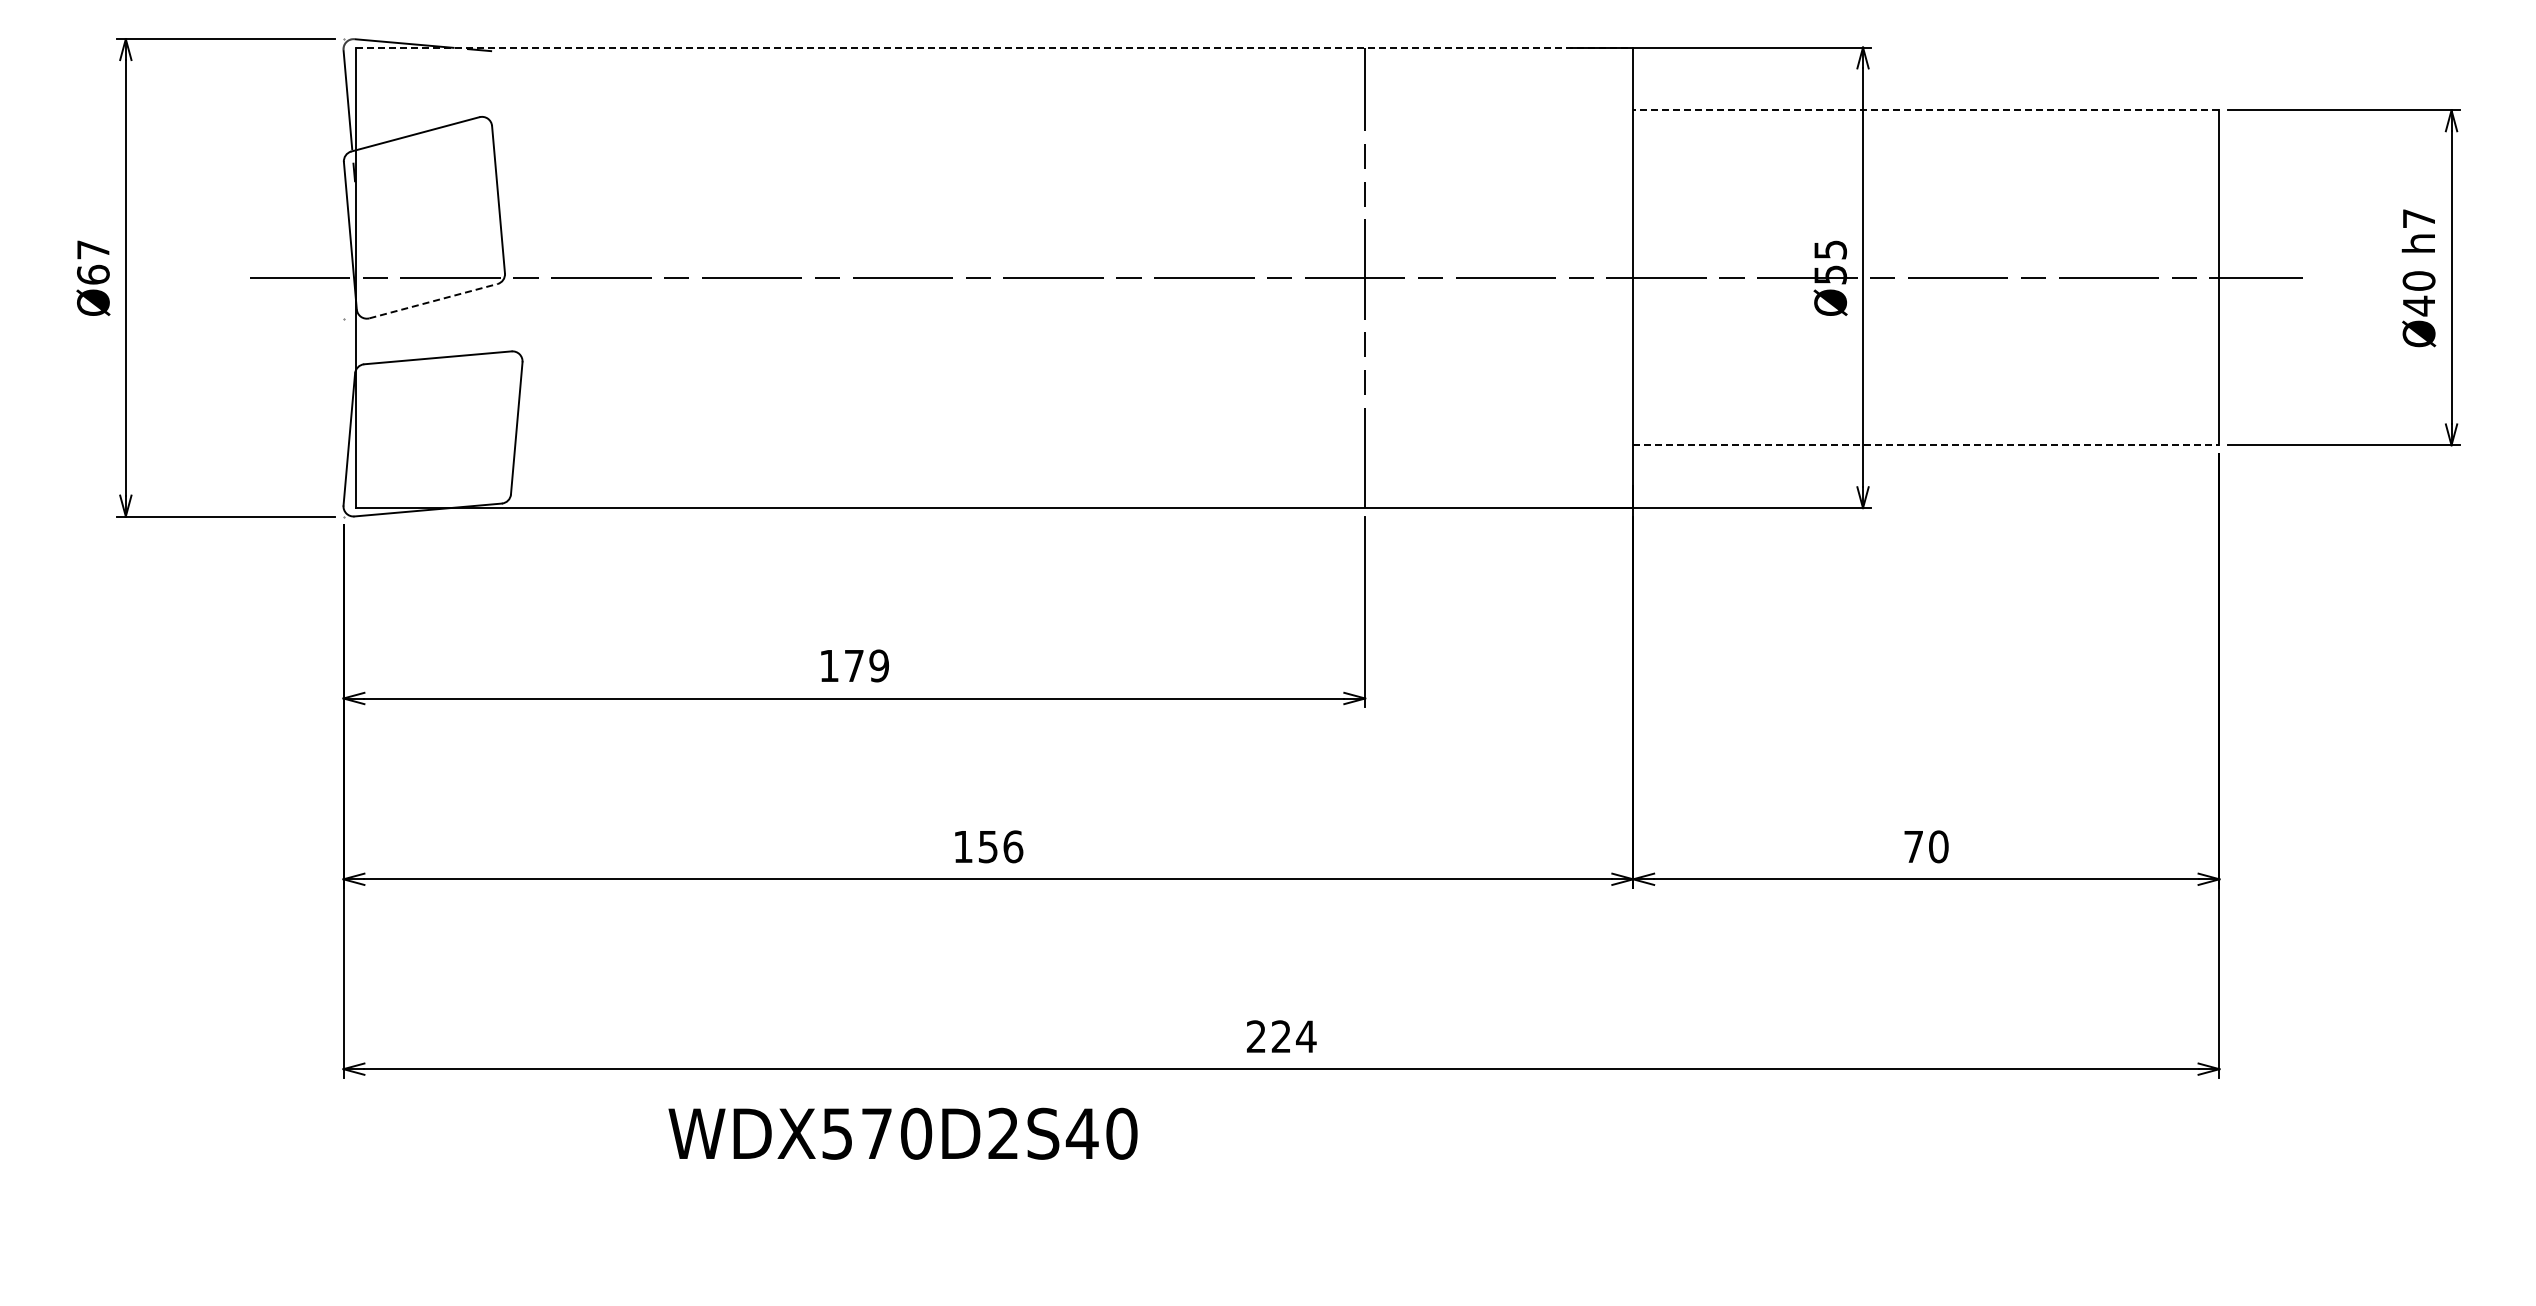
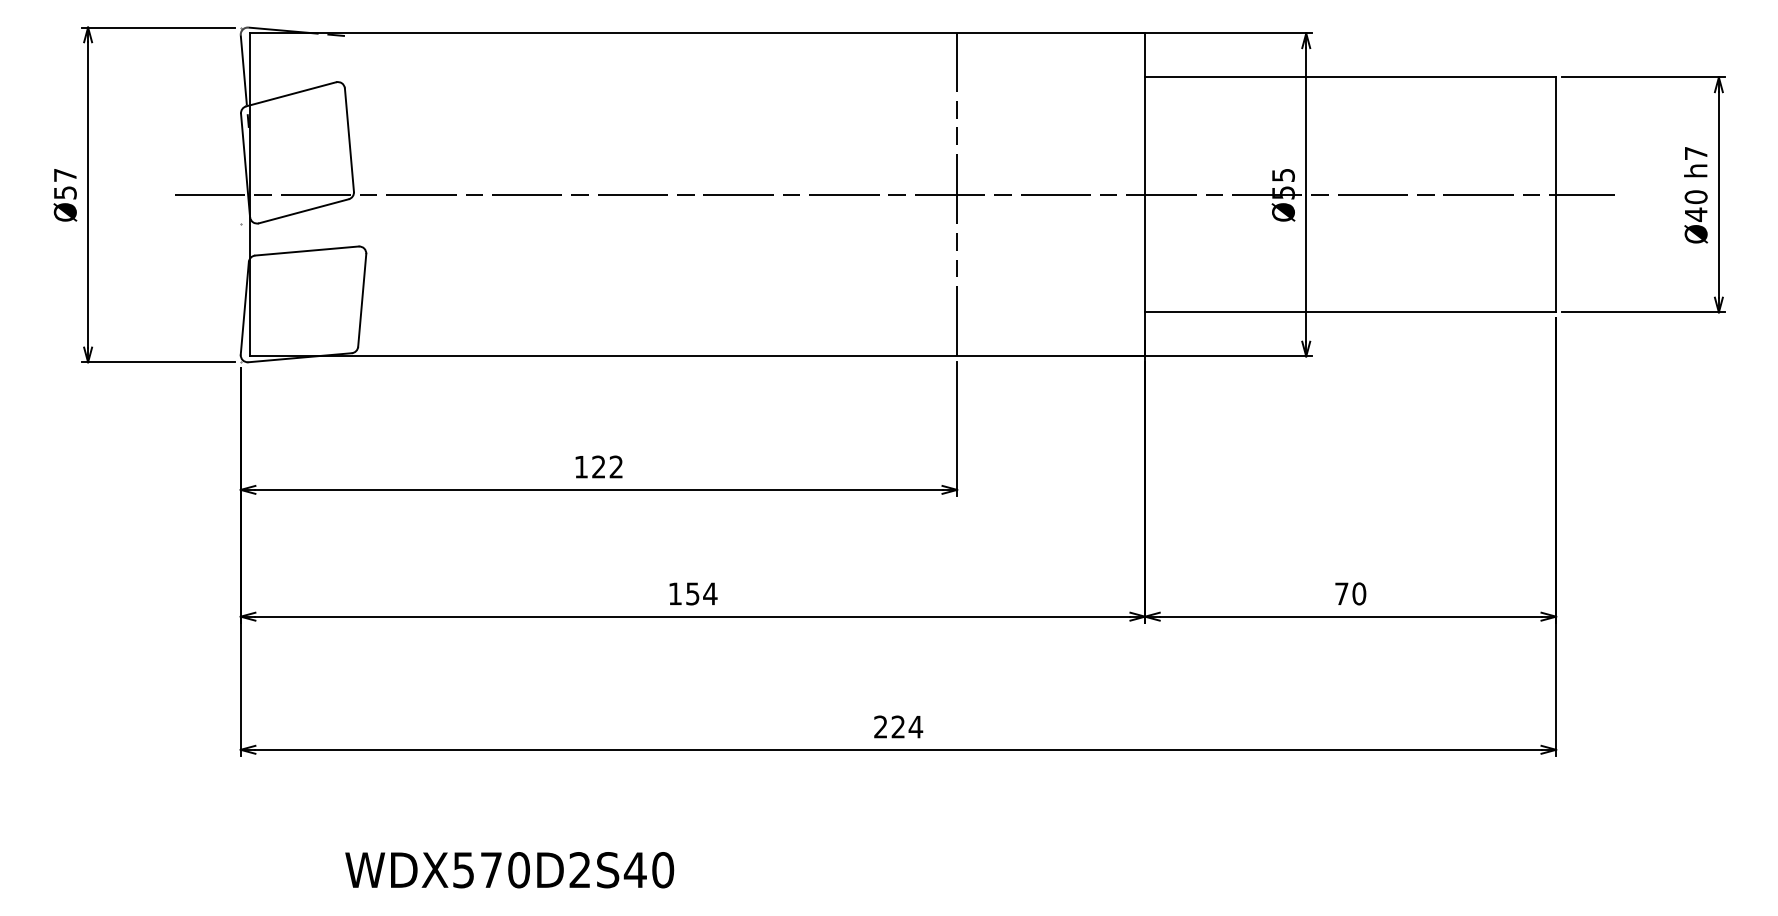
line: (994, 47) -> (697, 33), dashed -> solid
line: (1925, 110) -> (1350, 77), dashed -> solid
text: (93, 274) -> (65, 192), Ø67 -> Ø57
line: (433, 301) -> (303, 211), dashed -> solid
line: (1926, 445) -> (1350, 312), dashed -> solid
text: (866, 665) -> (607, 466), 179 -> 122
text: (1012, 846) -> (709, 593), 156 -> 154
text: (902, 1133) -> (509, 869), moved

